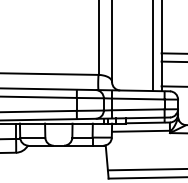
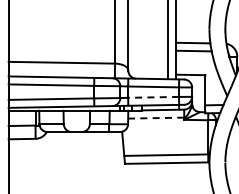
line: (138, 109) -> (153, 97), solid -> dashed
line: (140, 131) -> (155, 118), solid -> dashed

